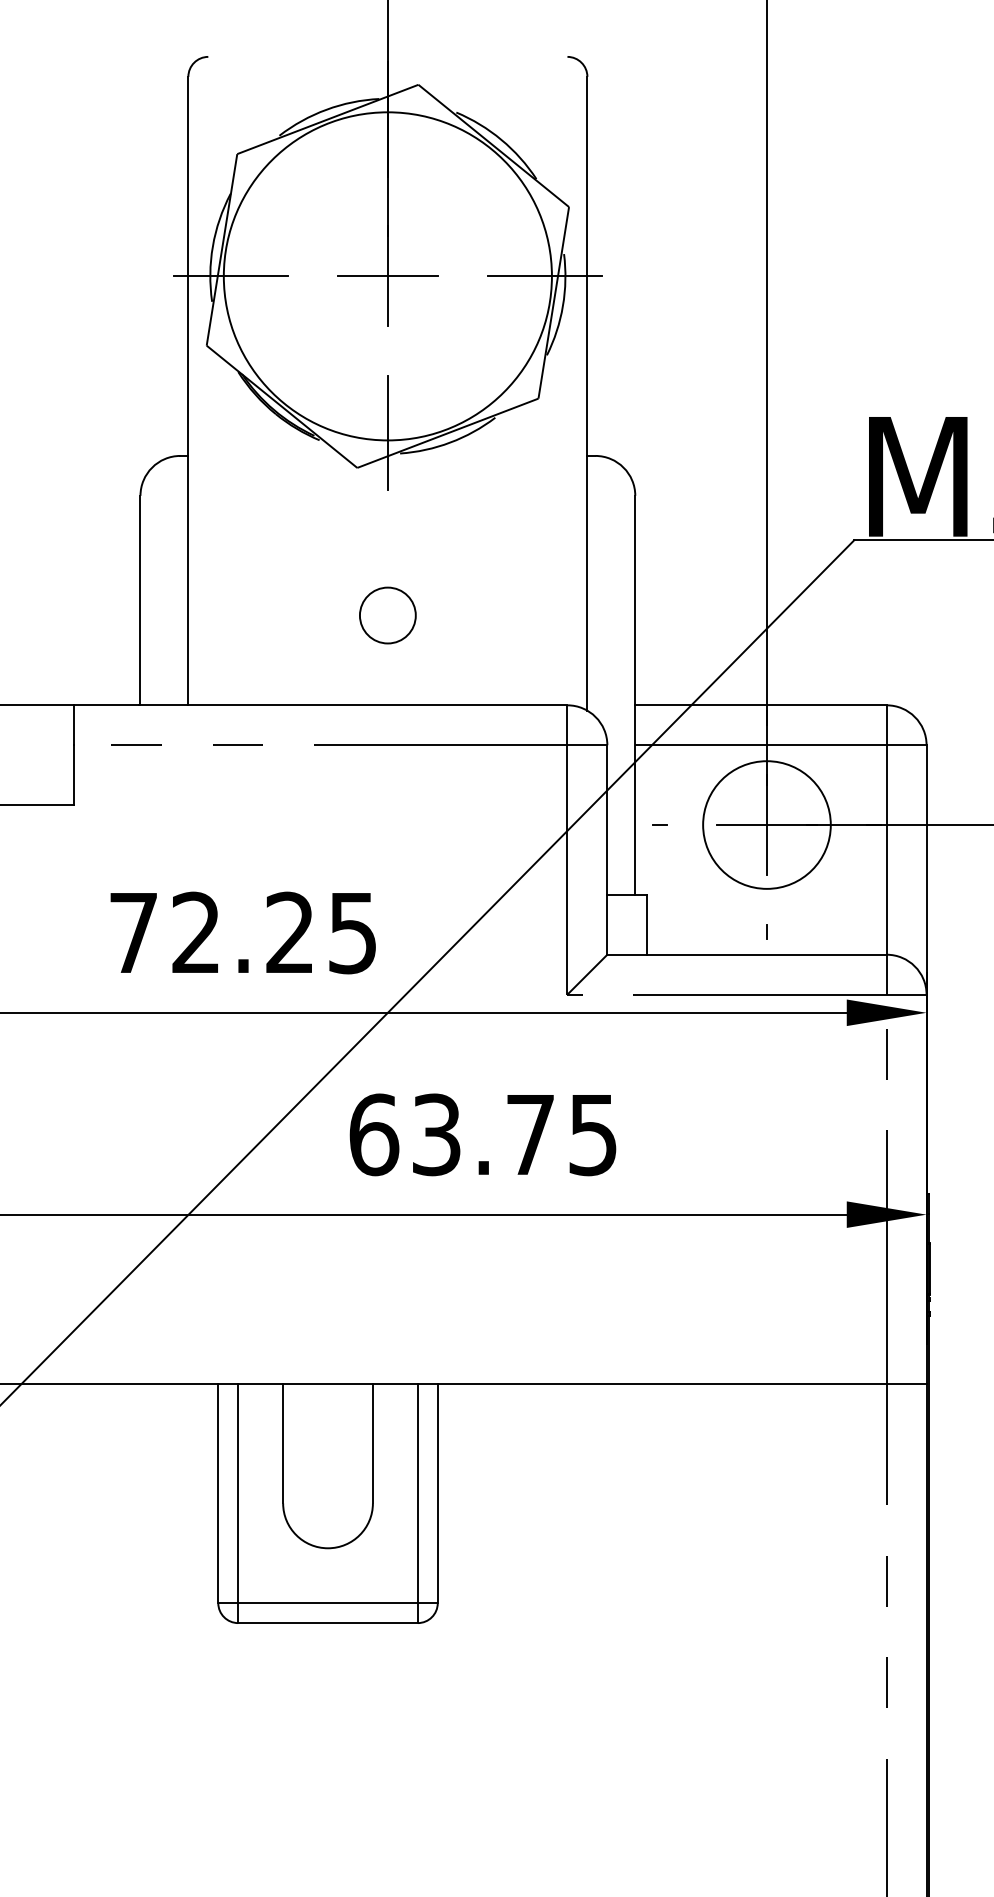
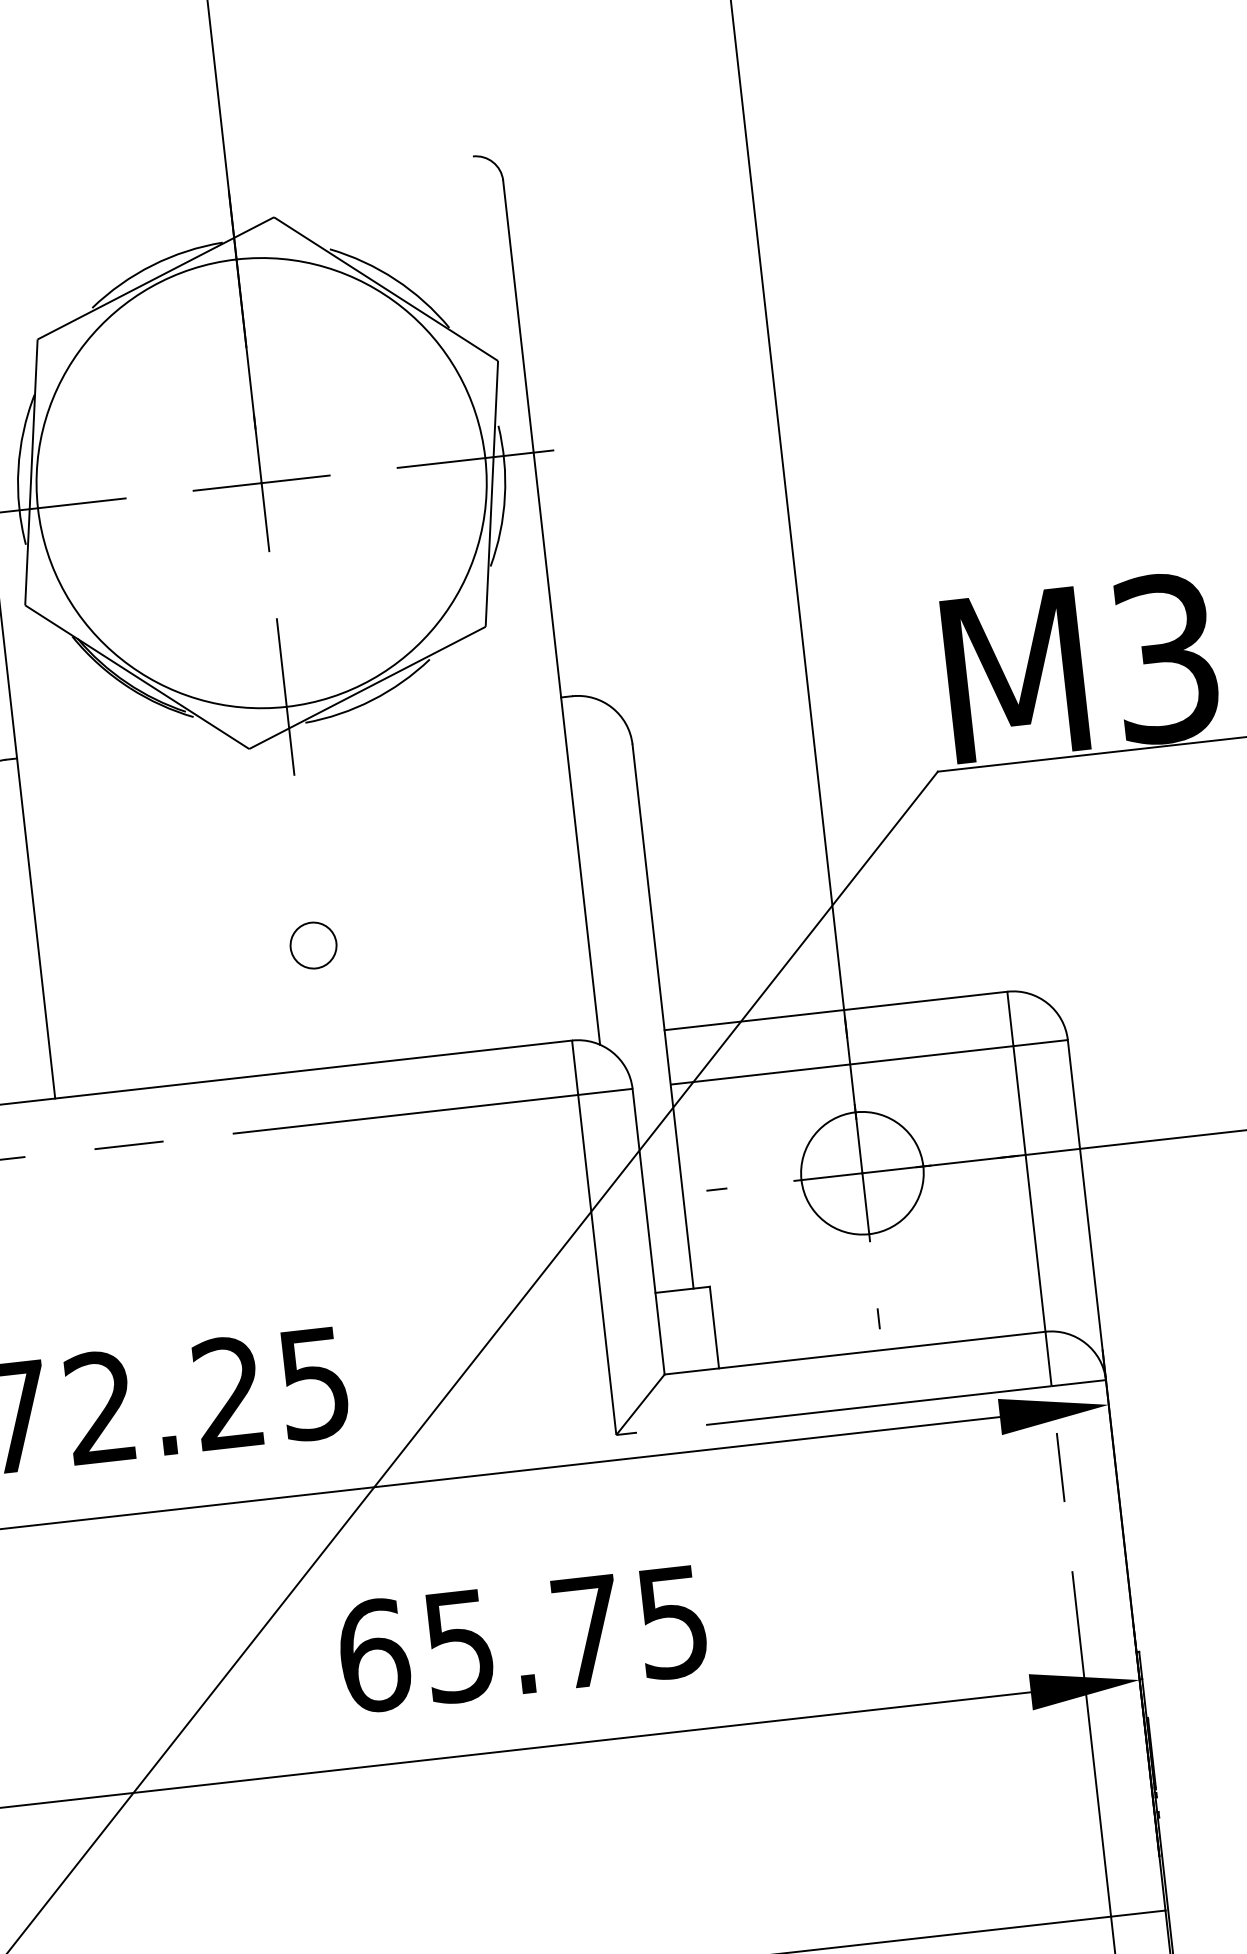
circle: (387, 615) -> (312, 945), size x0.6
circle: (766, 824) -> (861, 1172), size x0.7
text: (436, 1134) -> (459, 1645), 63.75 -> 65.75

